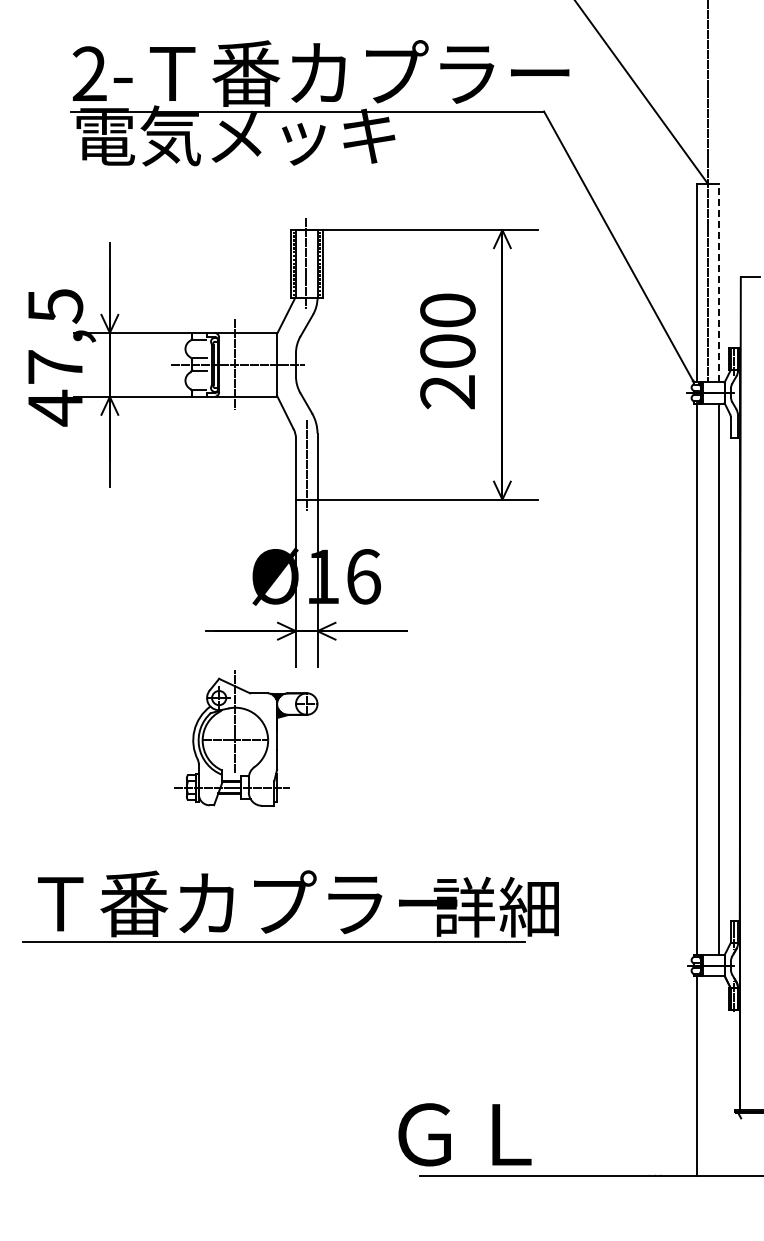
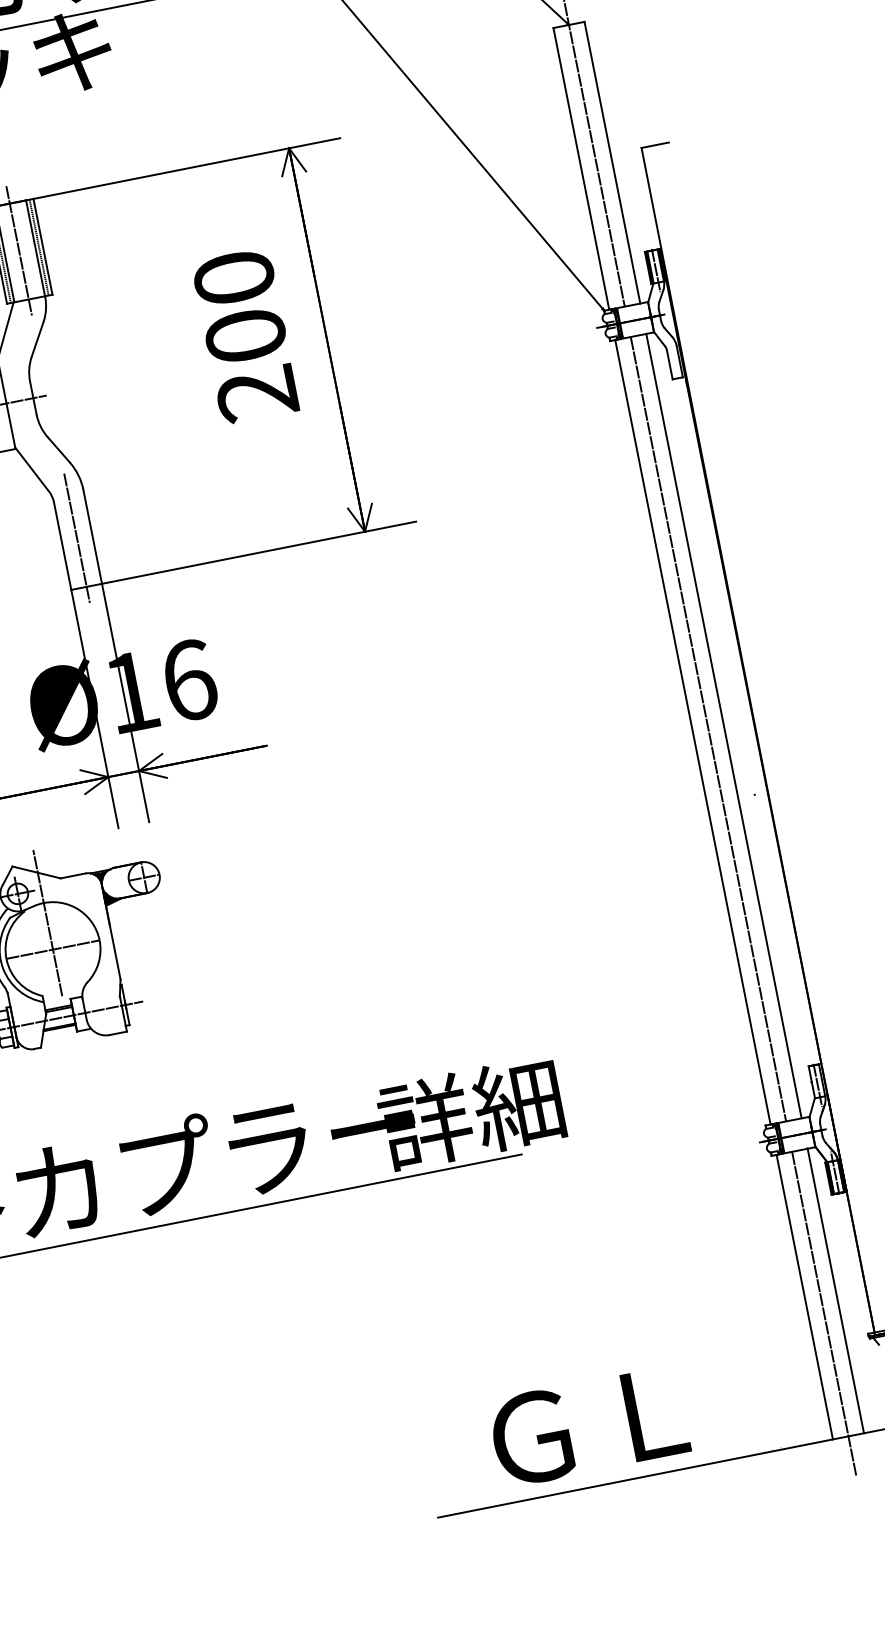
line: (719, 283) -> (613, 163), dashed -> solid
line: (708, 678) -> (708, 728), added
line: (719, 1075) -> (836, 1289), added
line: (708, 1090) -> (824, 1314), added
text: (464, 1134) -> (588, 1426), moved

